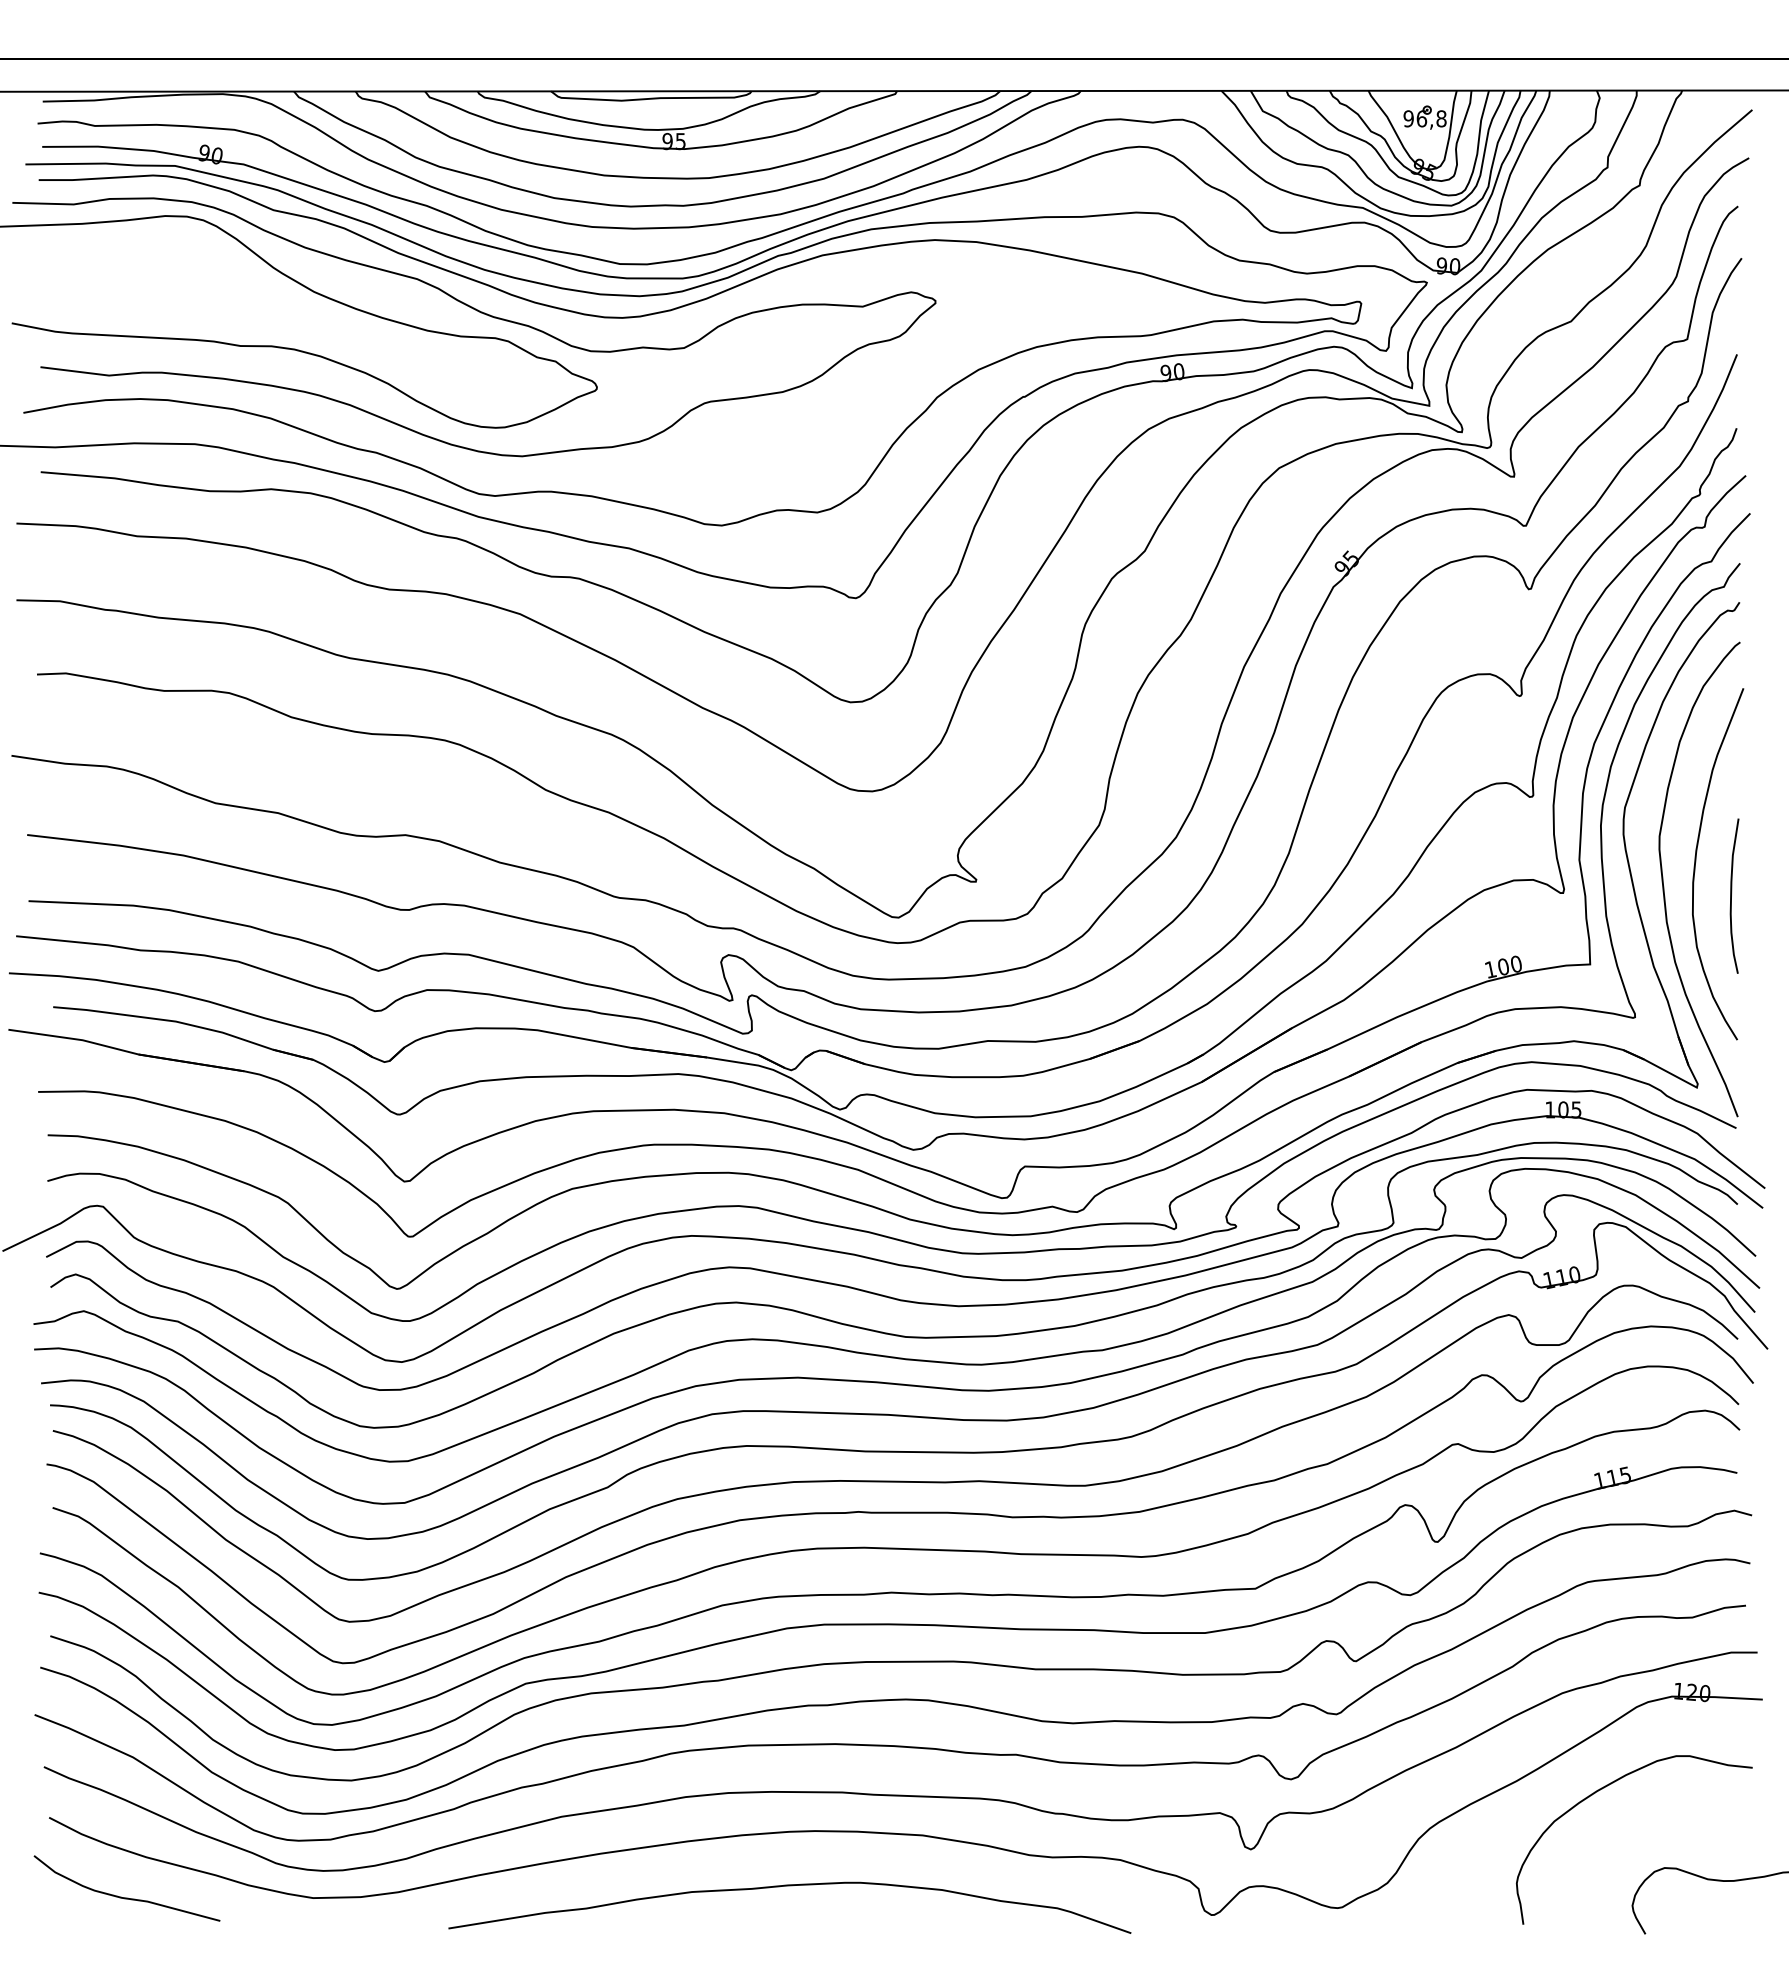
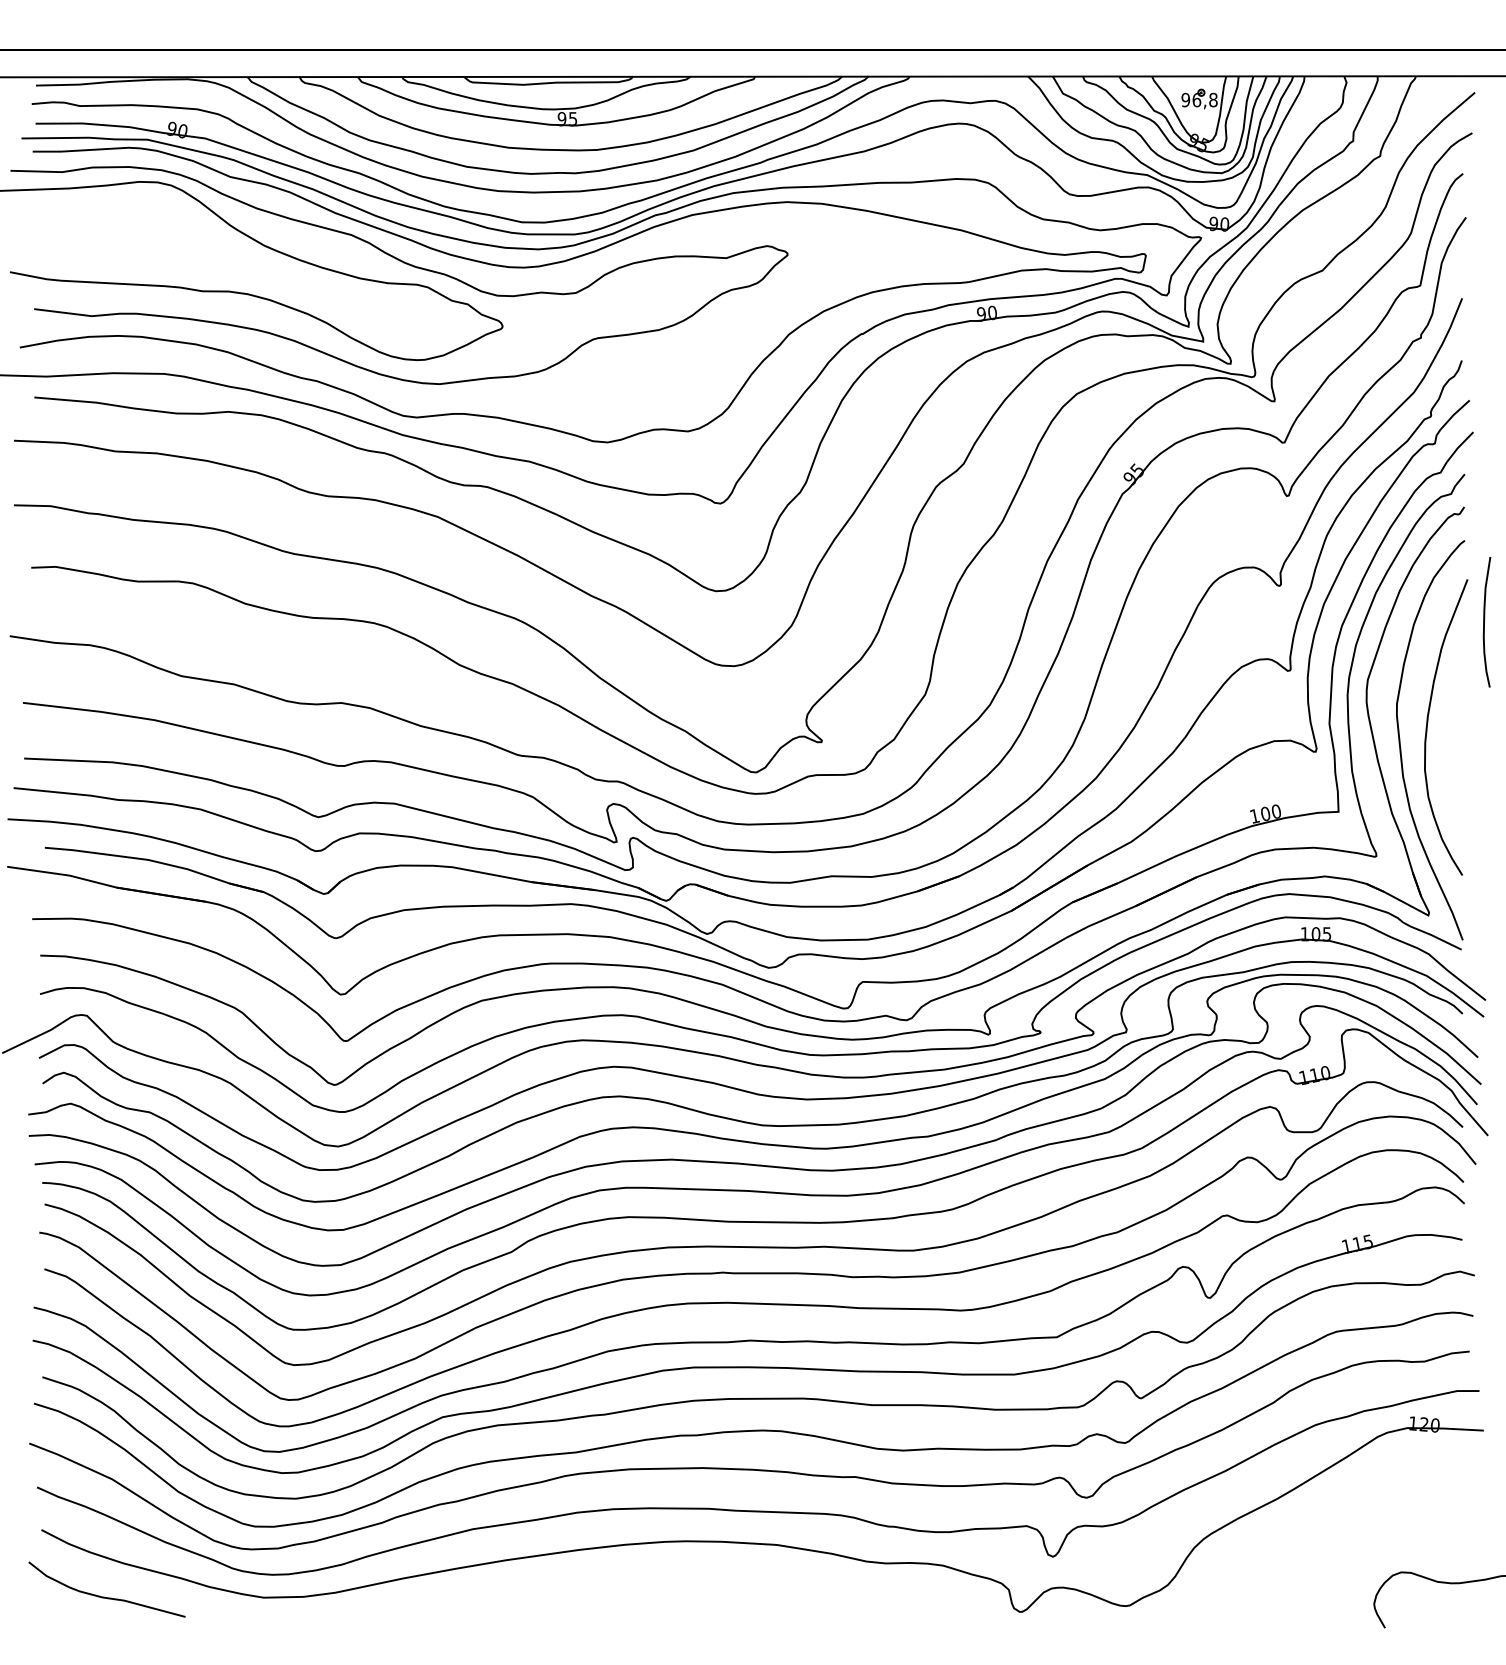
curve: (1731, 895) -> (1484, 621), moved
curve: (1604, 1788) -> (1350, 1505), removed
curve: (789, 1886) -> (664, 1587), removed

